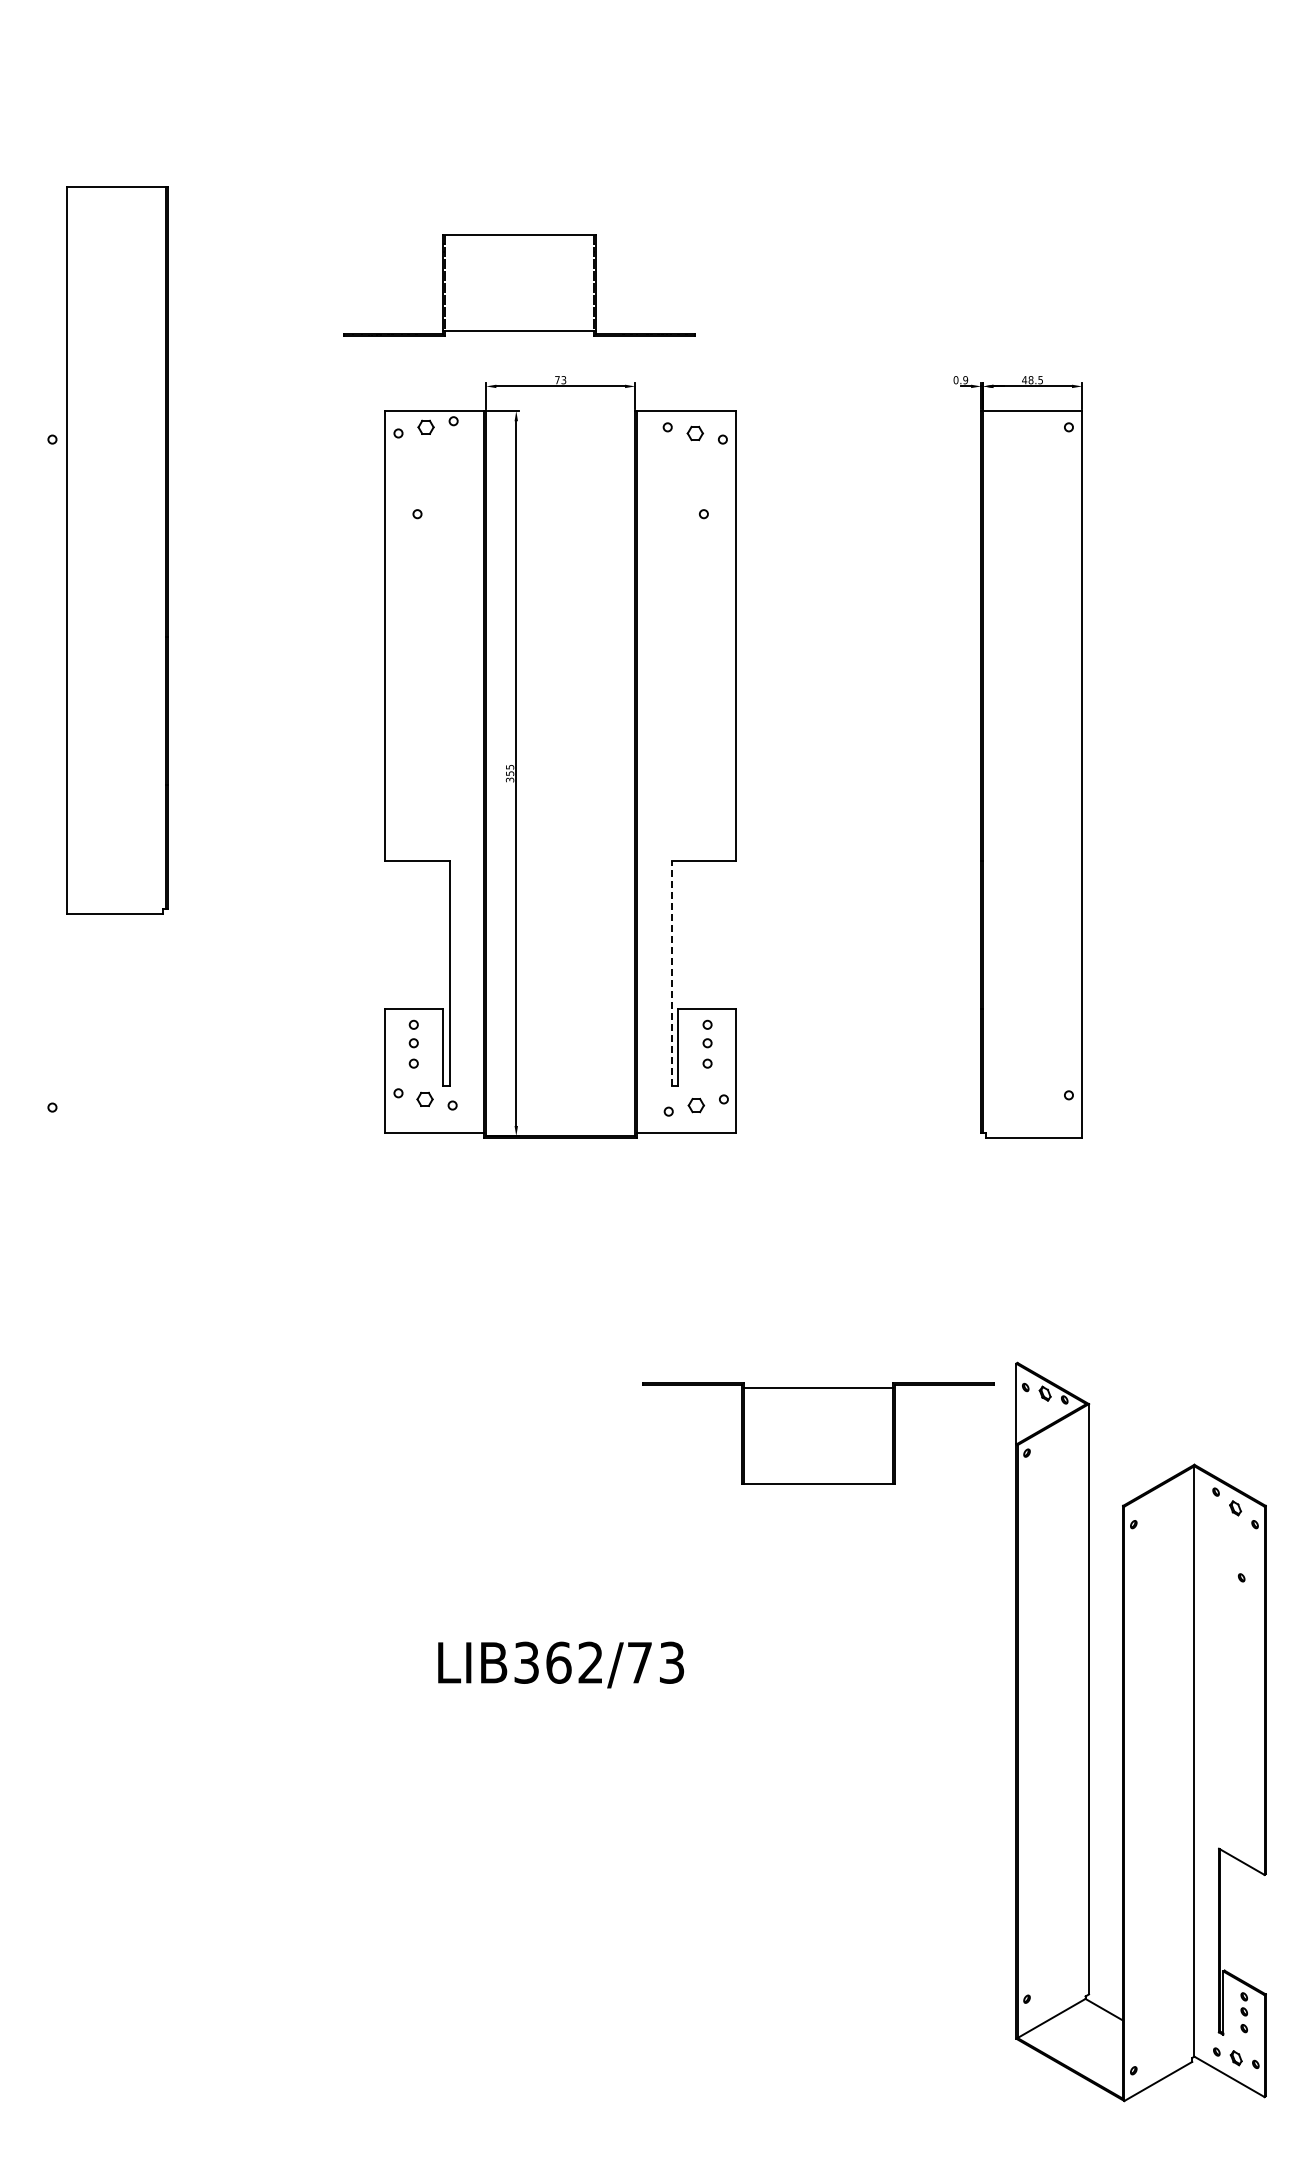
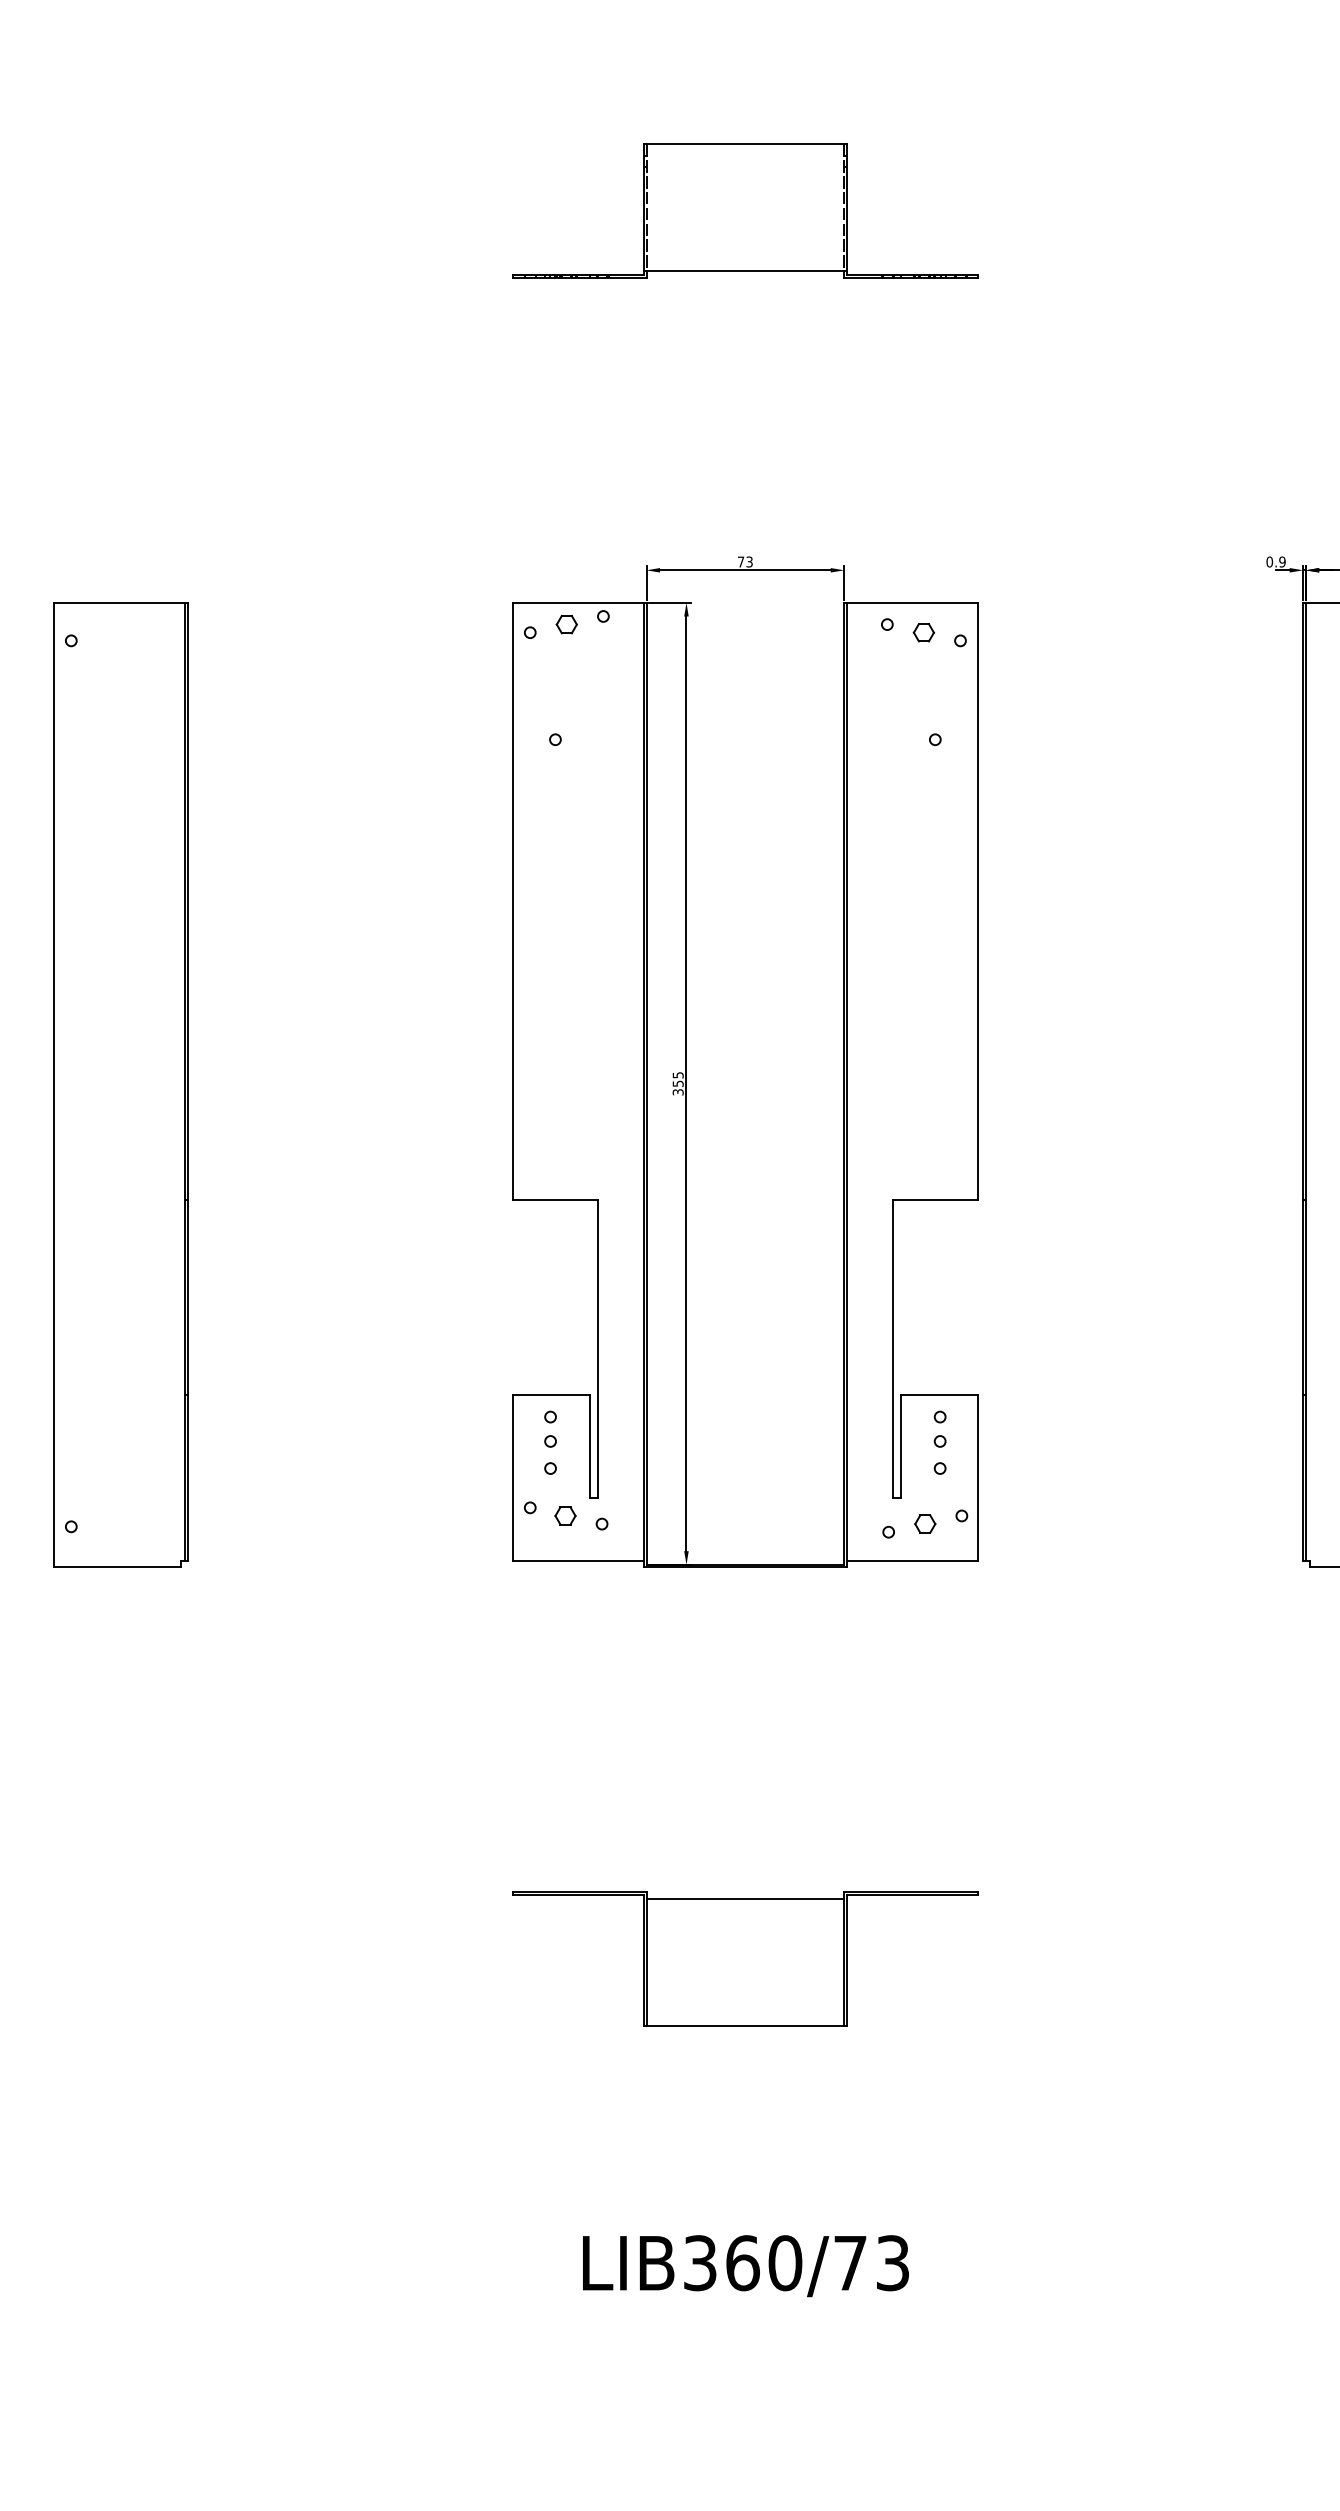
part: (519, 285) -> (745, 210), moved
part: (117, 550) -> (120, 1085), moved
line: (671, 973) -> (892, 1348), dashed -> solid
part: (818, 1433) -> (745, 1959), moved
text: (590, 1662) -> (784, 2262), LIB362/73 -> LIB360/73

